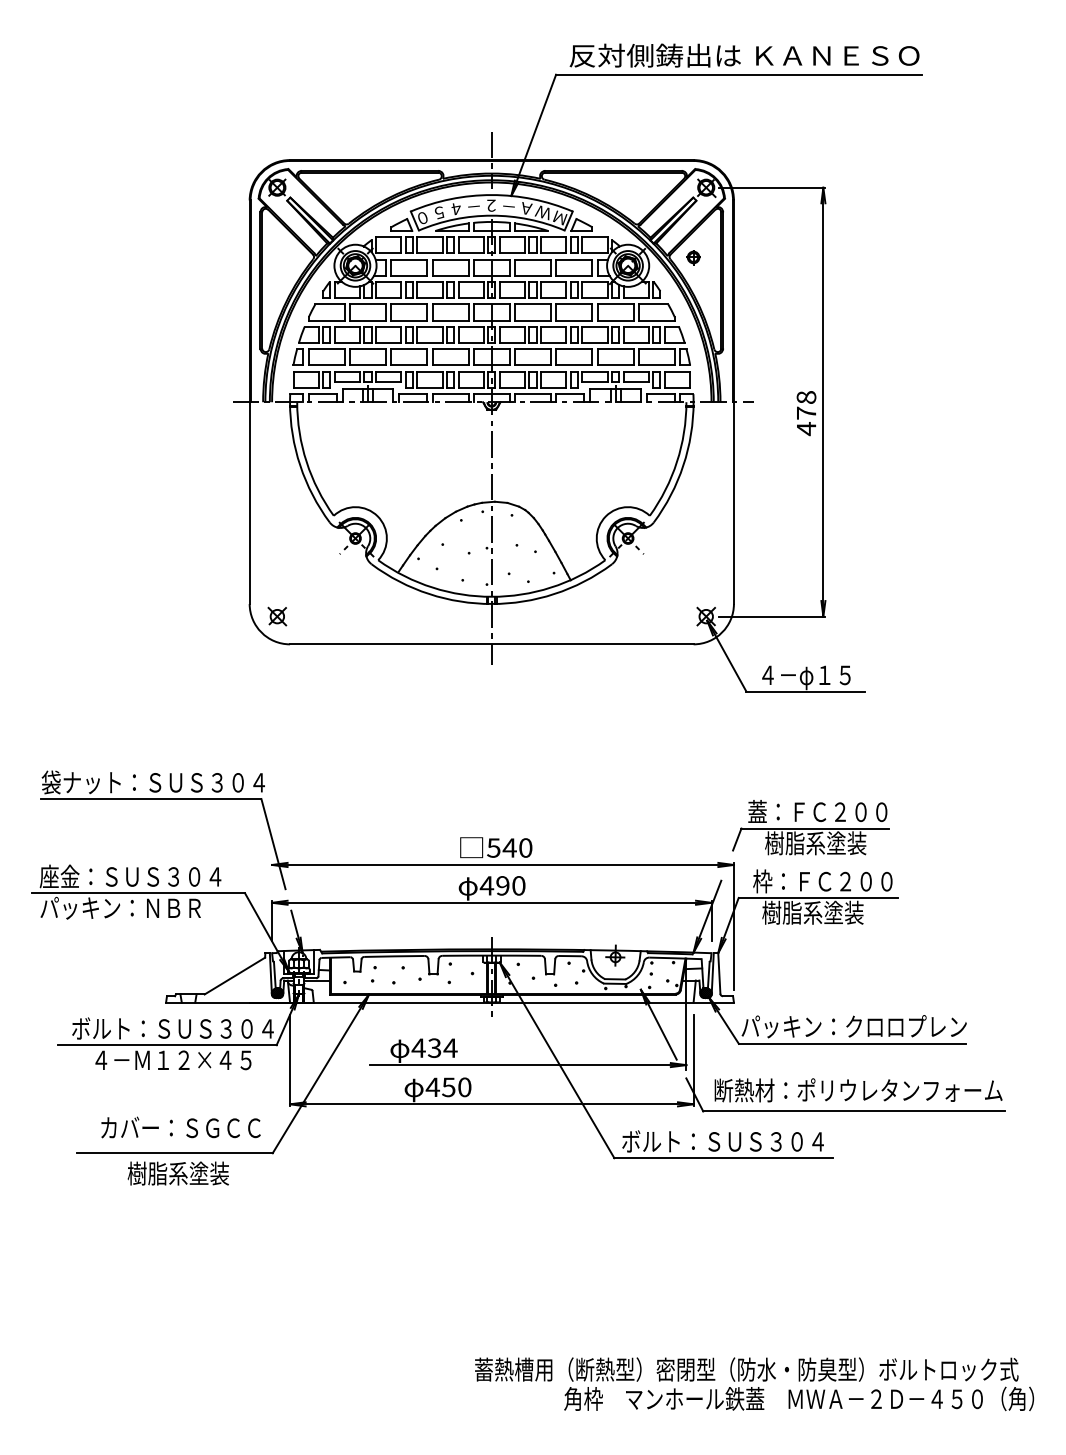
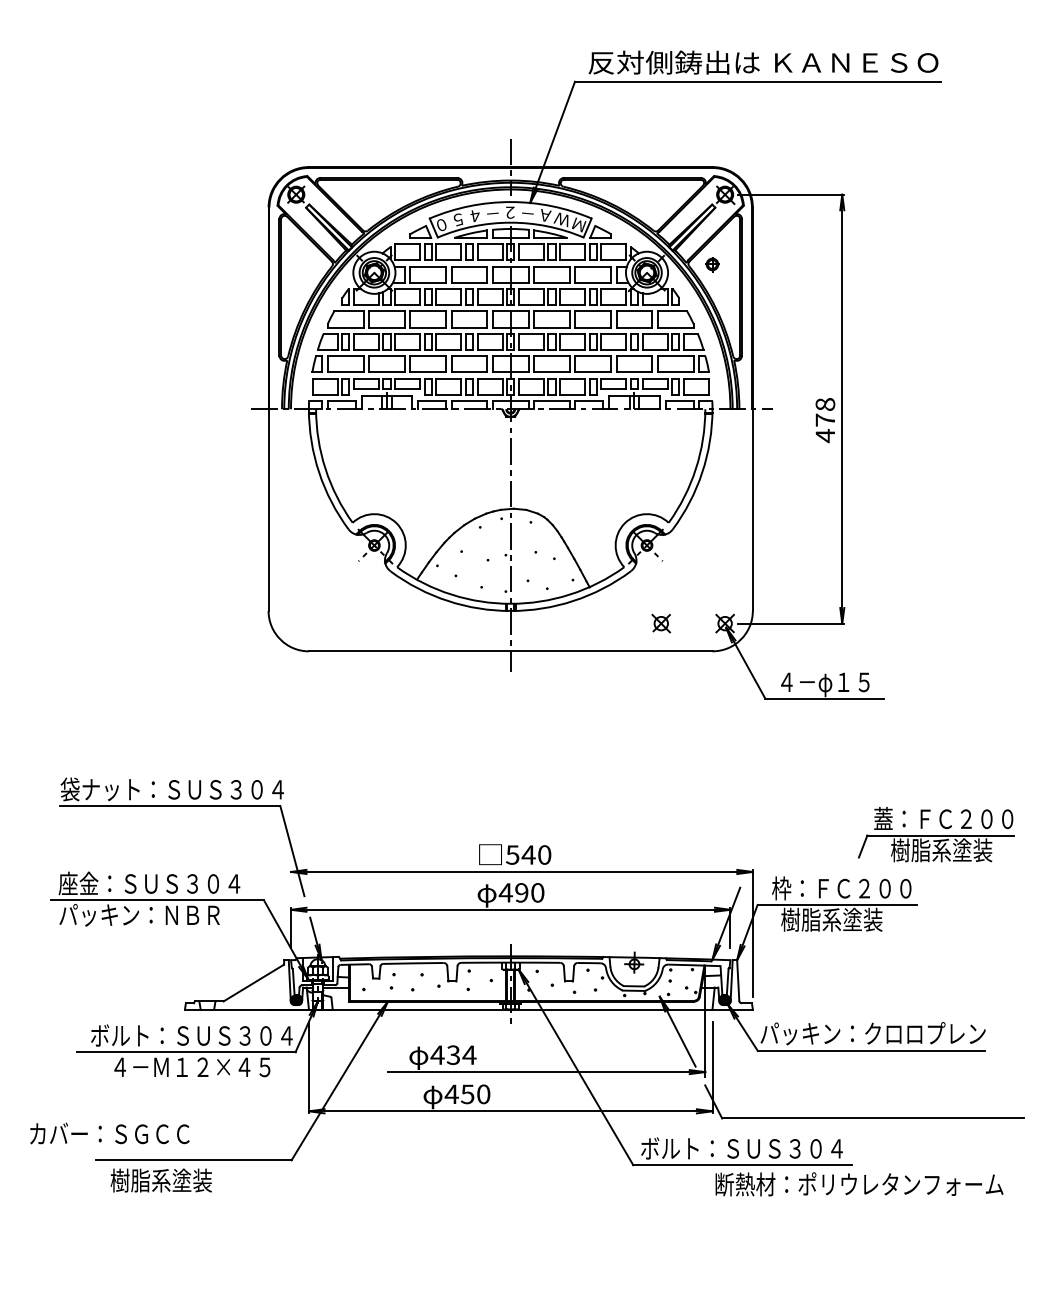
part: (277, 616) -> (661, 623), moved
part: (810, 827) -> (936, 834), moved
text: (858, 1090) -> (859, 1184), moved
text: (180, 1127) -> (109, 1133), moved
text: (177, 1173) -> (160, 1180), moved

